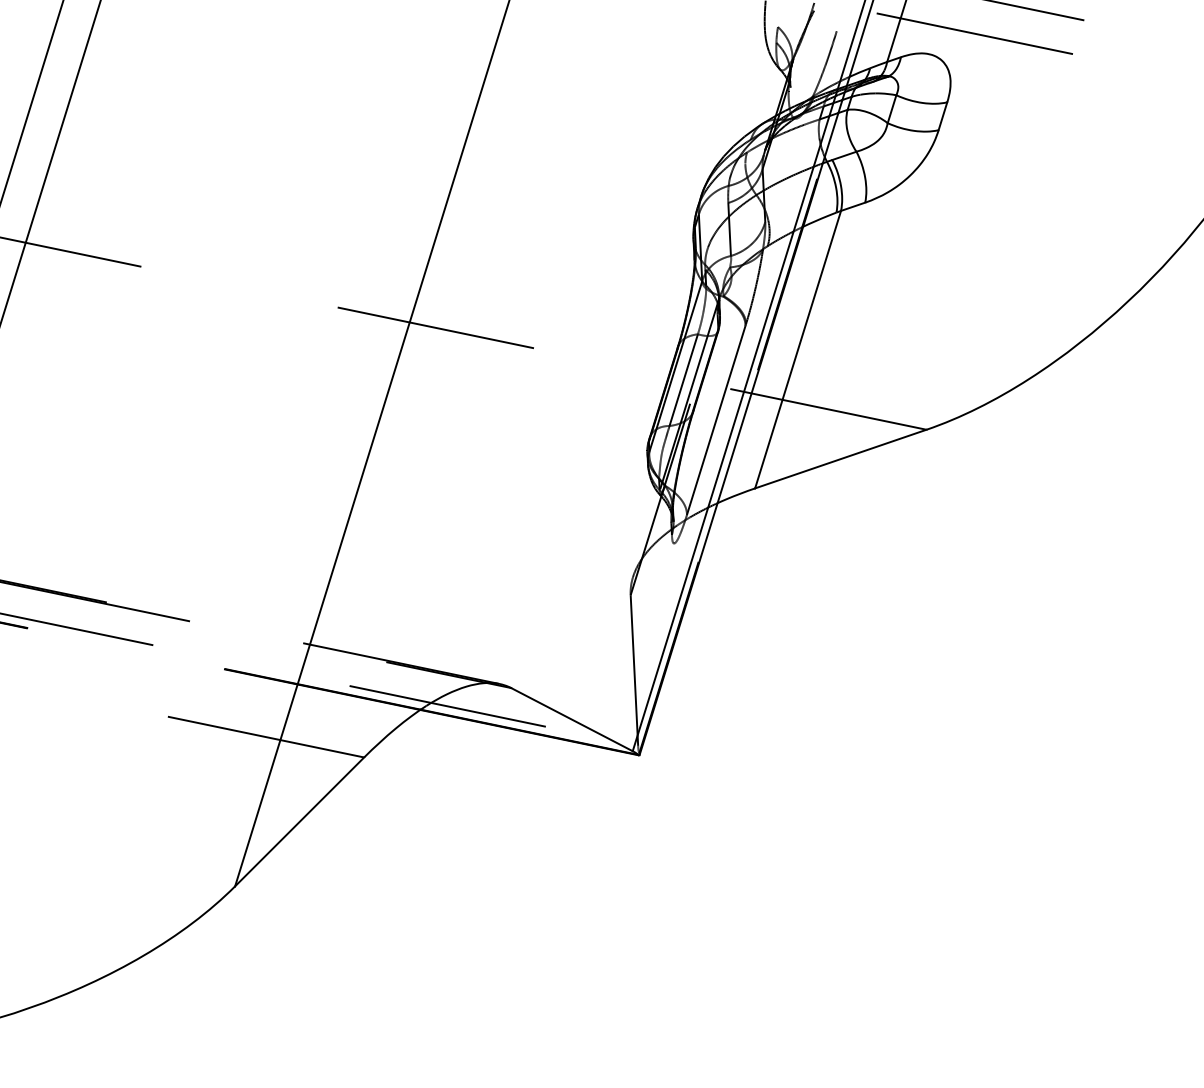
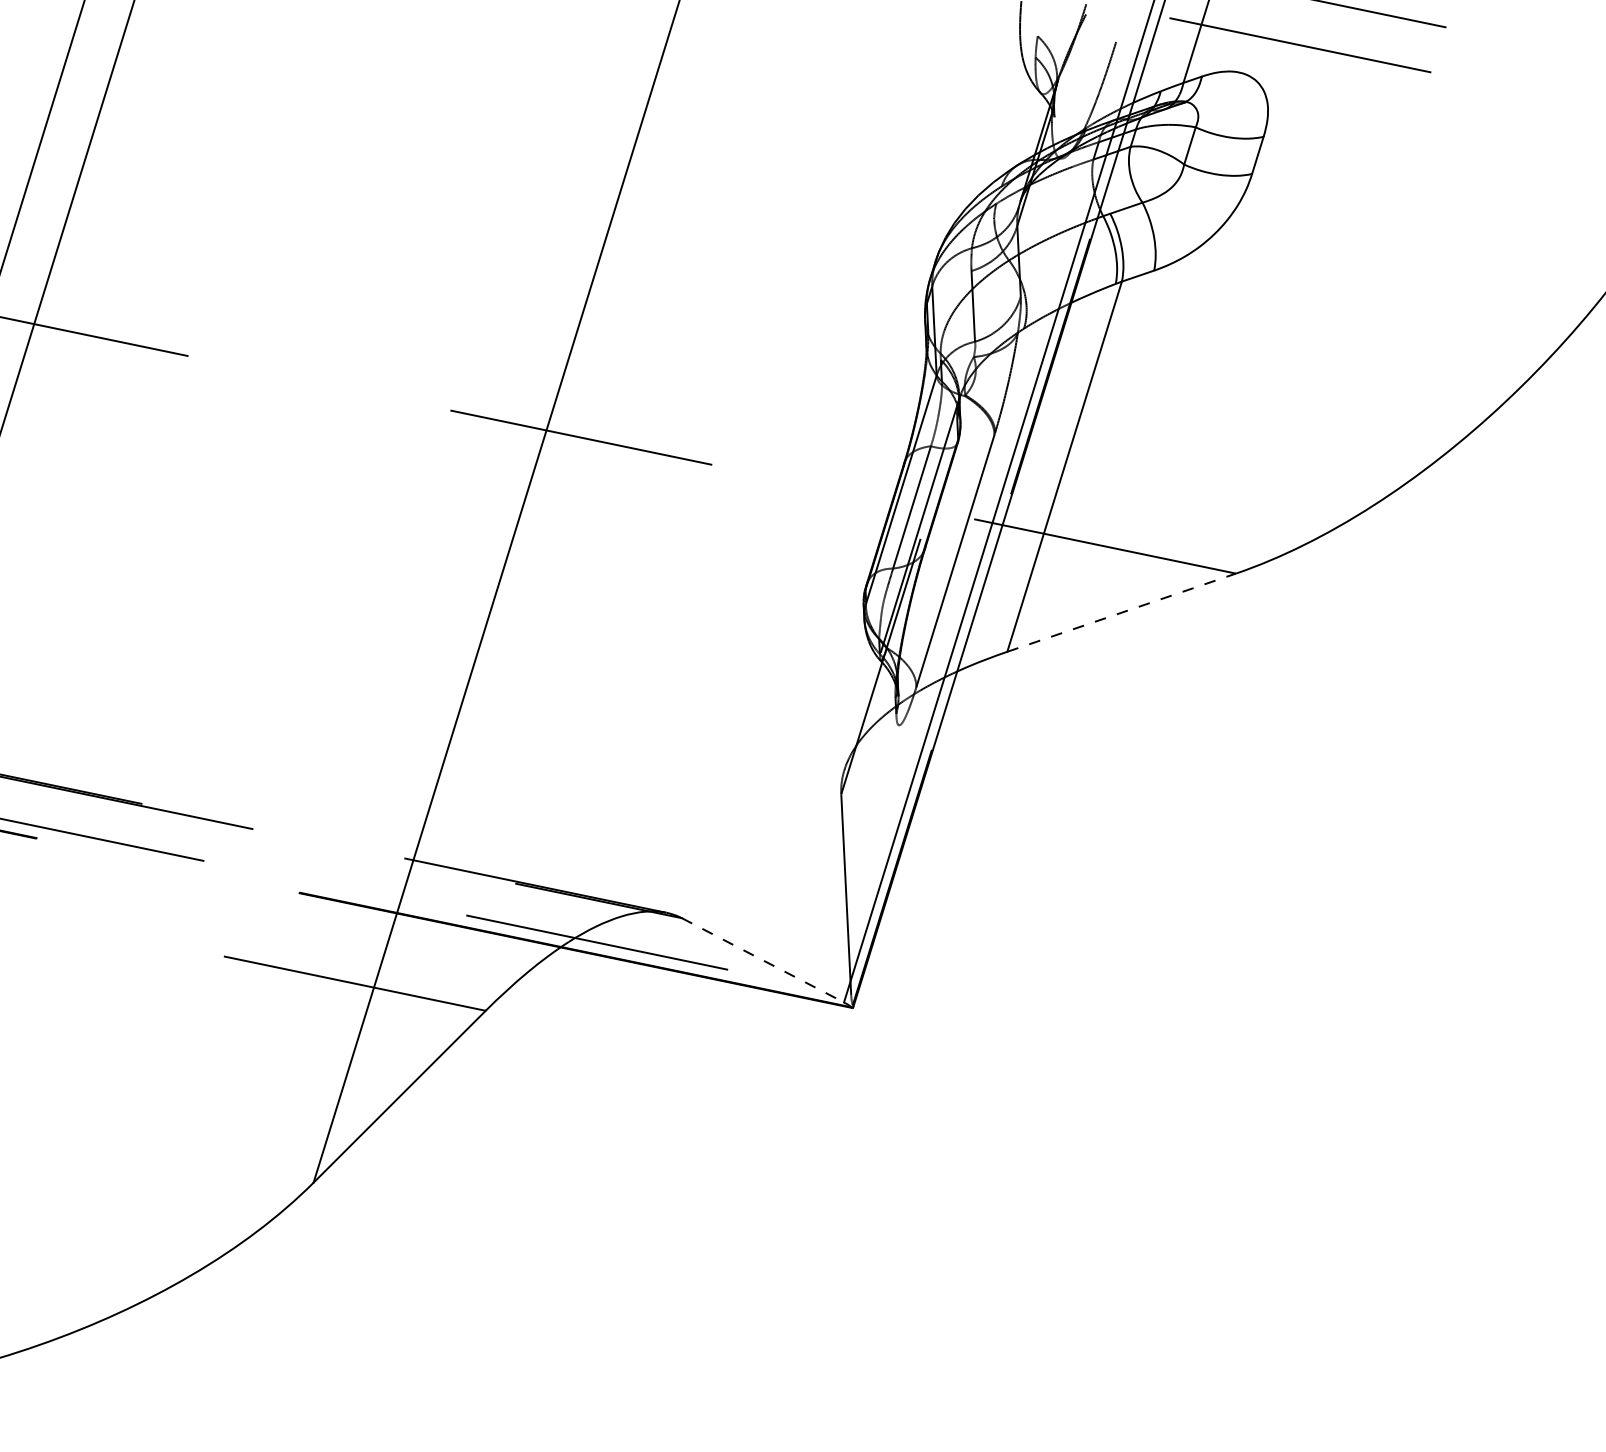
line: (840, 459) -> (1121, 613), solid -> dashed
line: (572, 719) -> (763, 960), solid -> dashed

